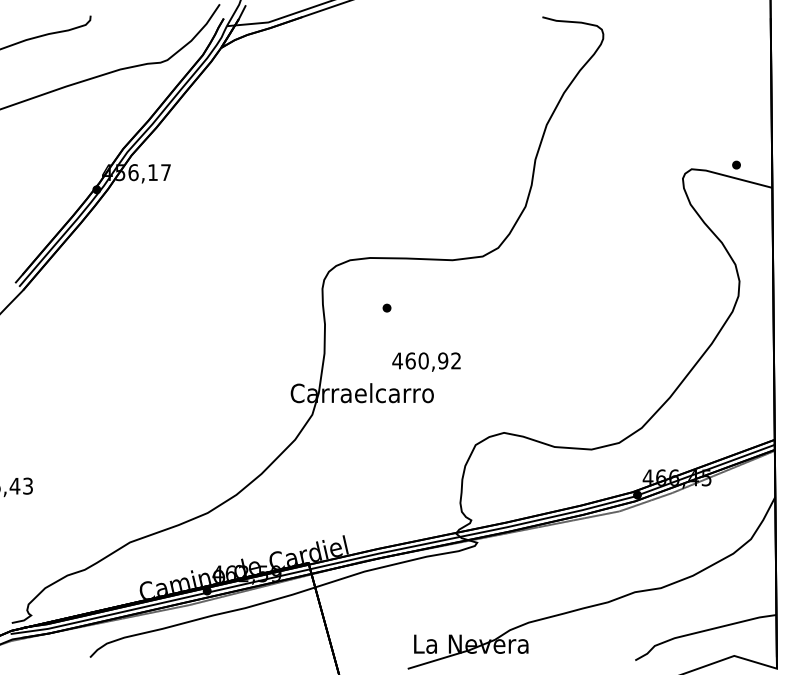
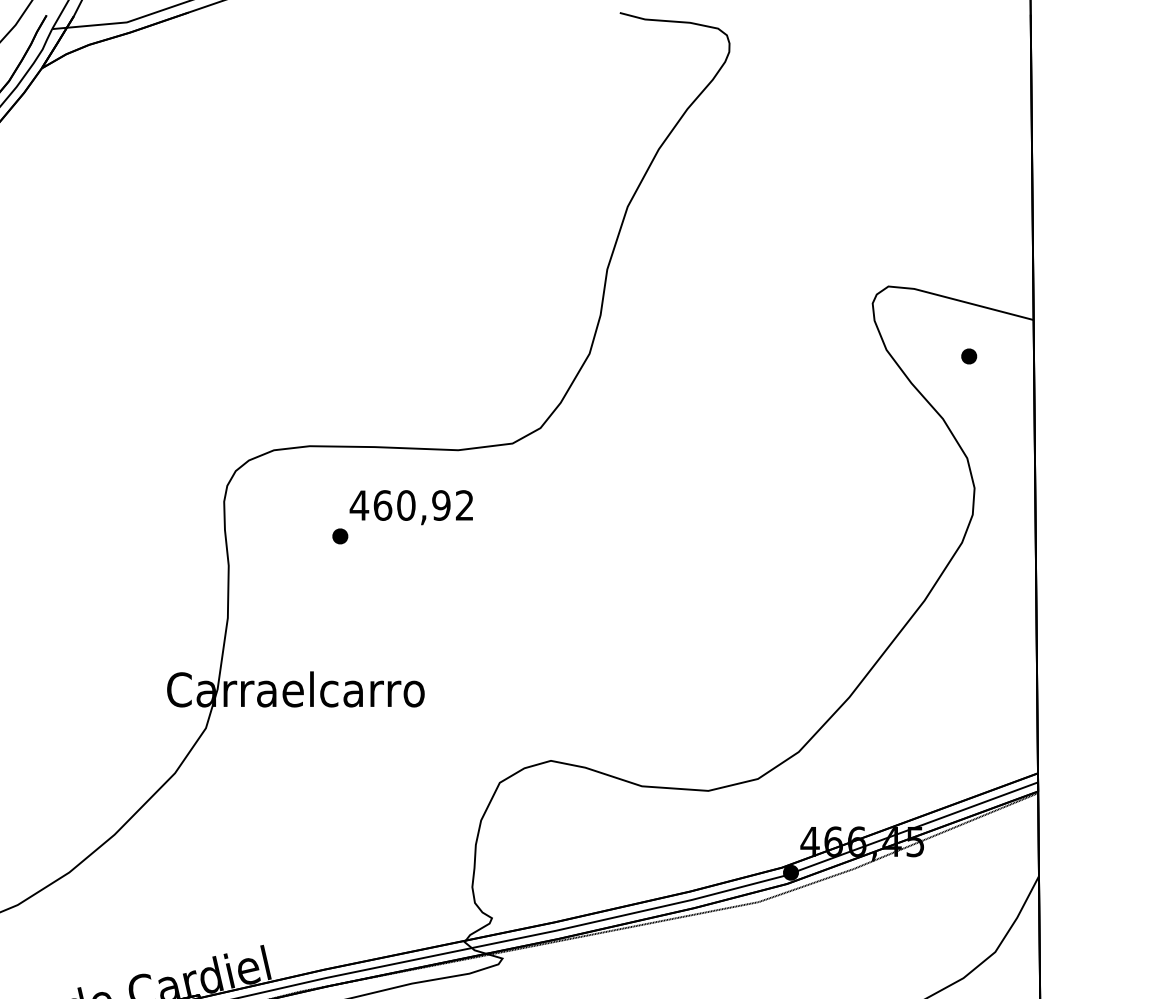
part: (736, 164) -> (969, 355), moved
text: (426, 361) -> (411, 506), moved

